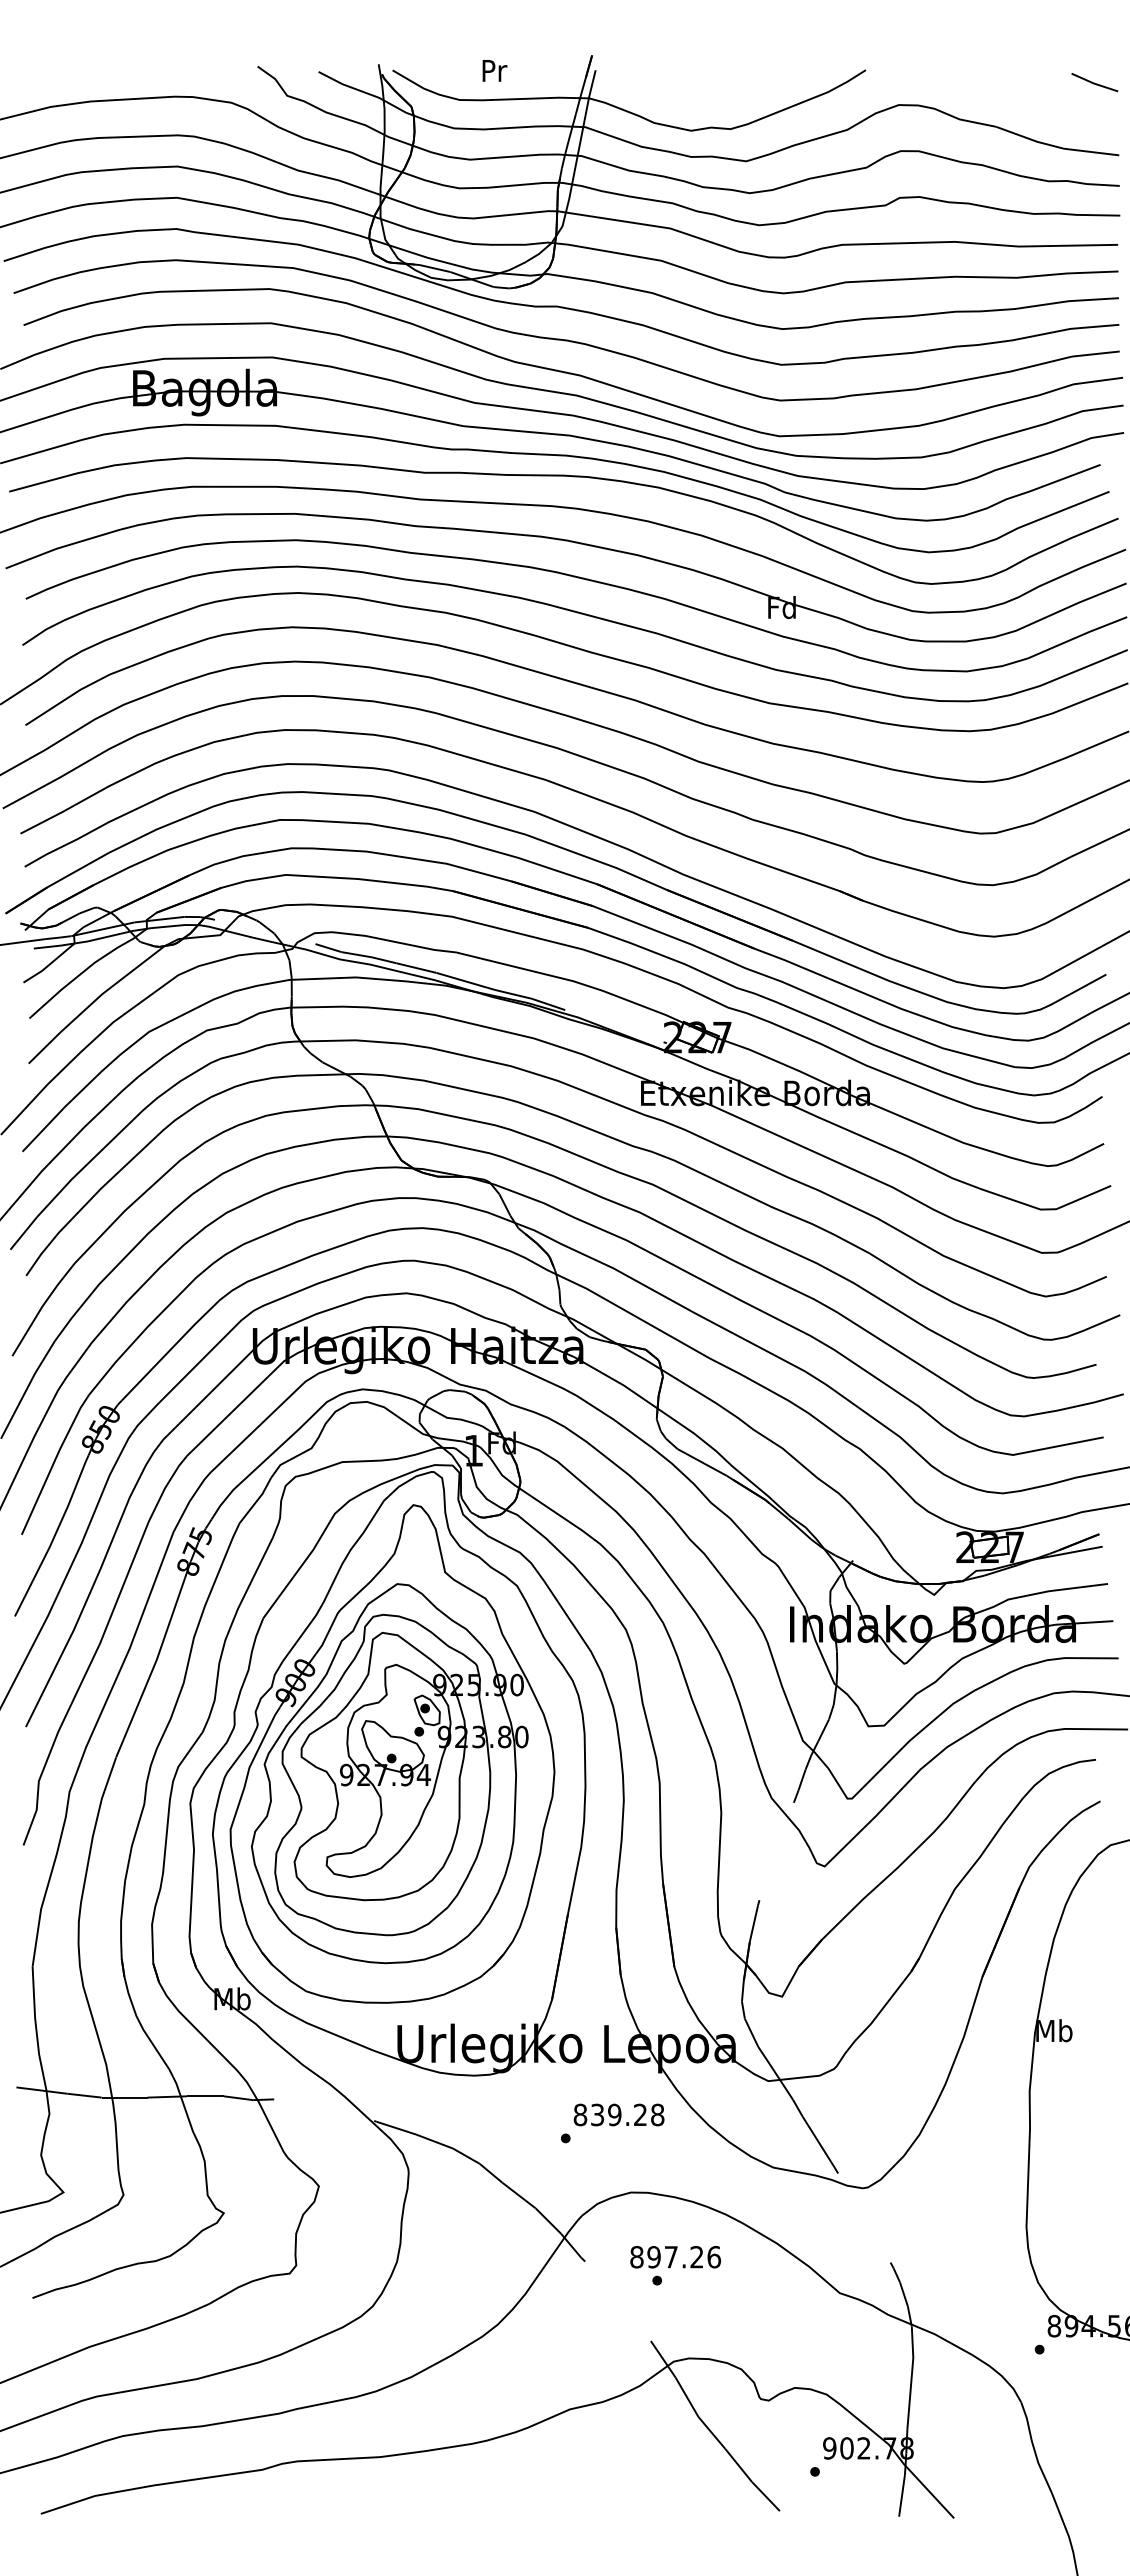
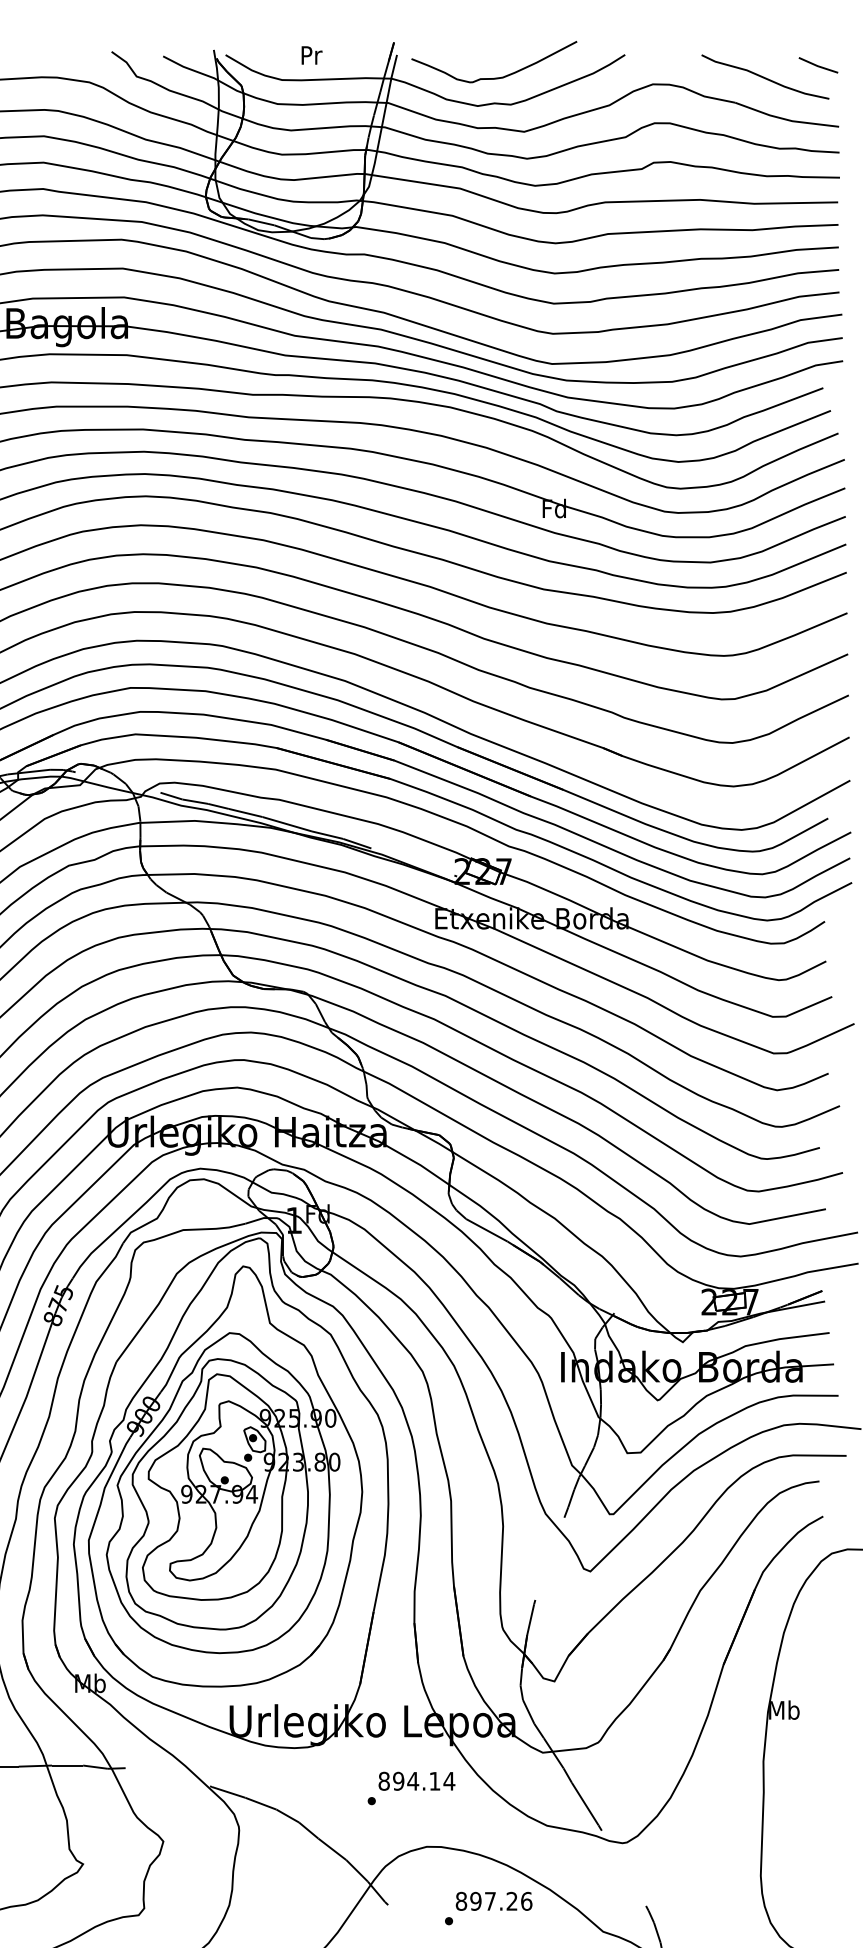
curve: (716, 96) -> (499, 77), added
curve: (1031, 96) -> (765, 77), added
text: (627, 2114) -> (423, 1780), 839.28 -> 894.14
text: (675, 2257) -> (494, 1901), moved

